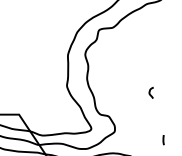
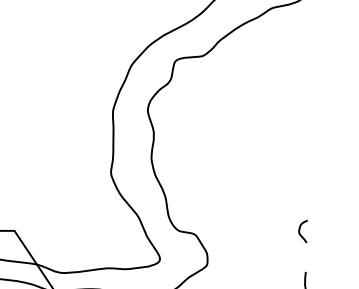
curve: (150, 92) -> (301, 230), moved

